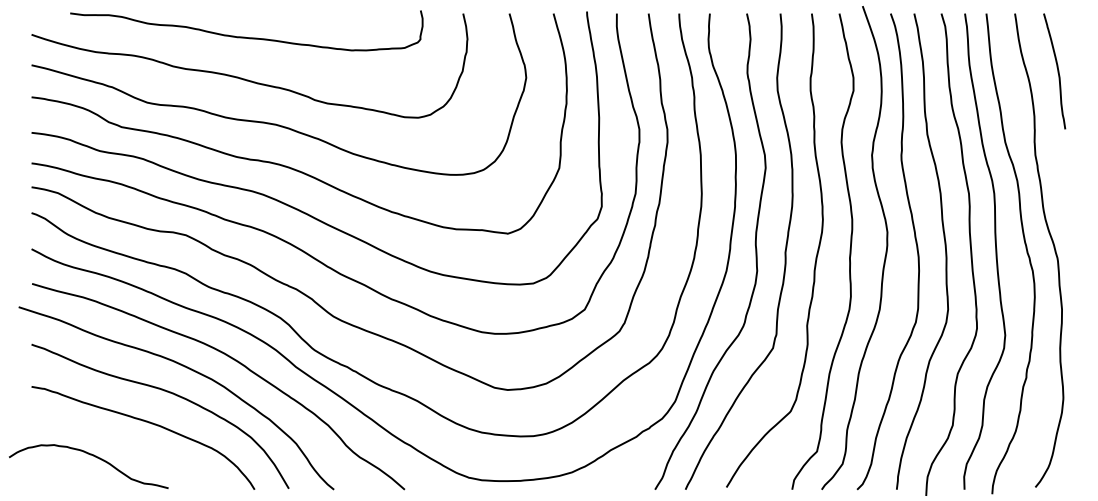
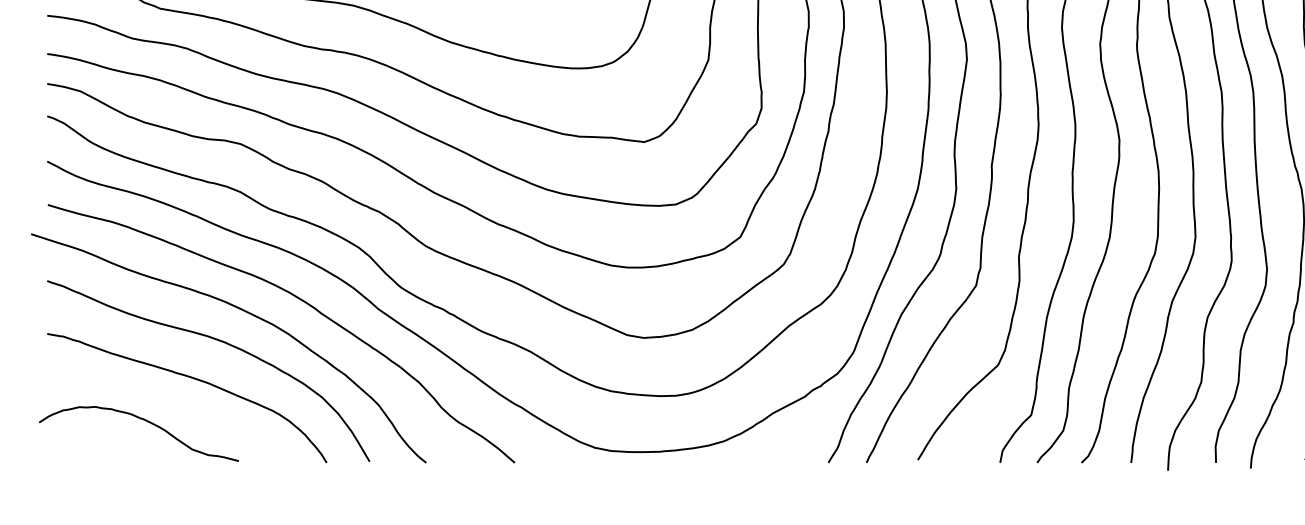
curve: (90, 455) -> (141, 420), moved

